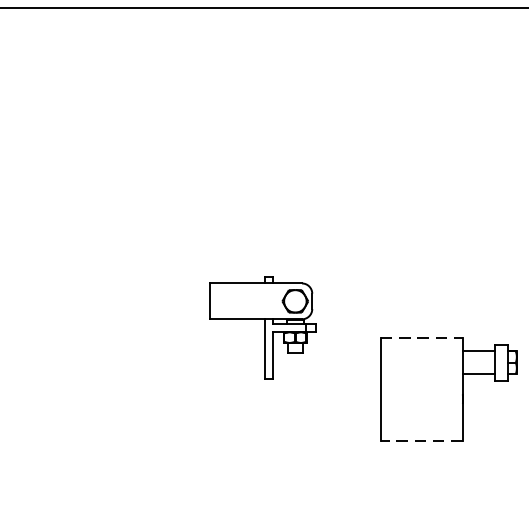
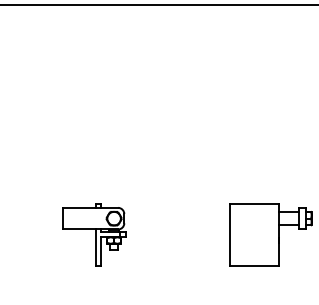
part: (262, 327) -> (94, 234), moved
line: (422, 337) -> (254, 203), dashed -> solid
line: (422, 440) -> (254, 265), dashed -> solid

